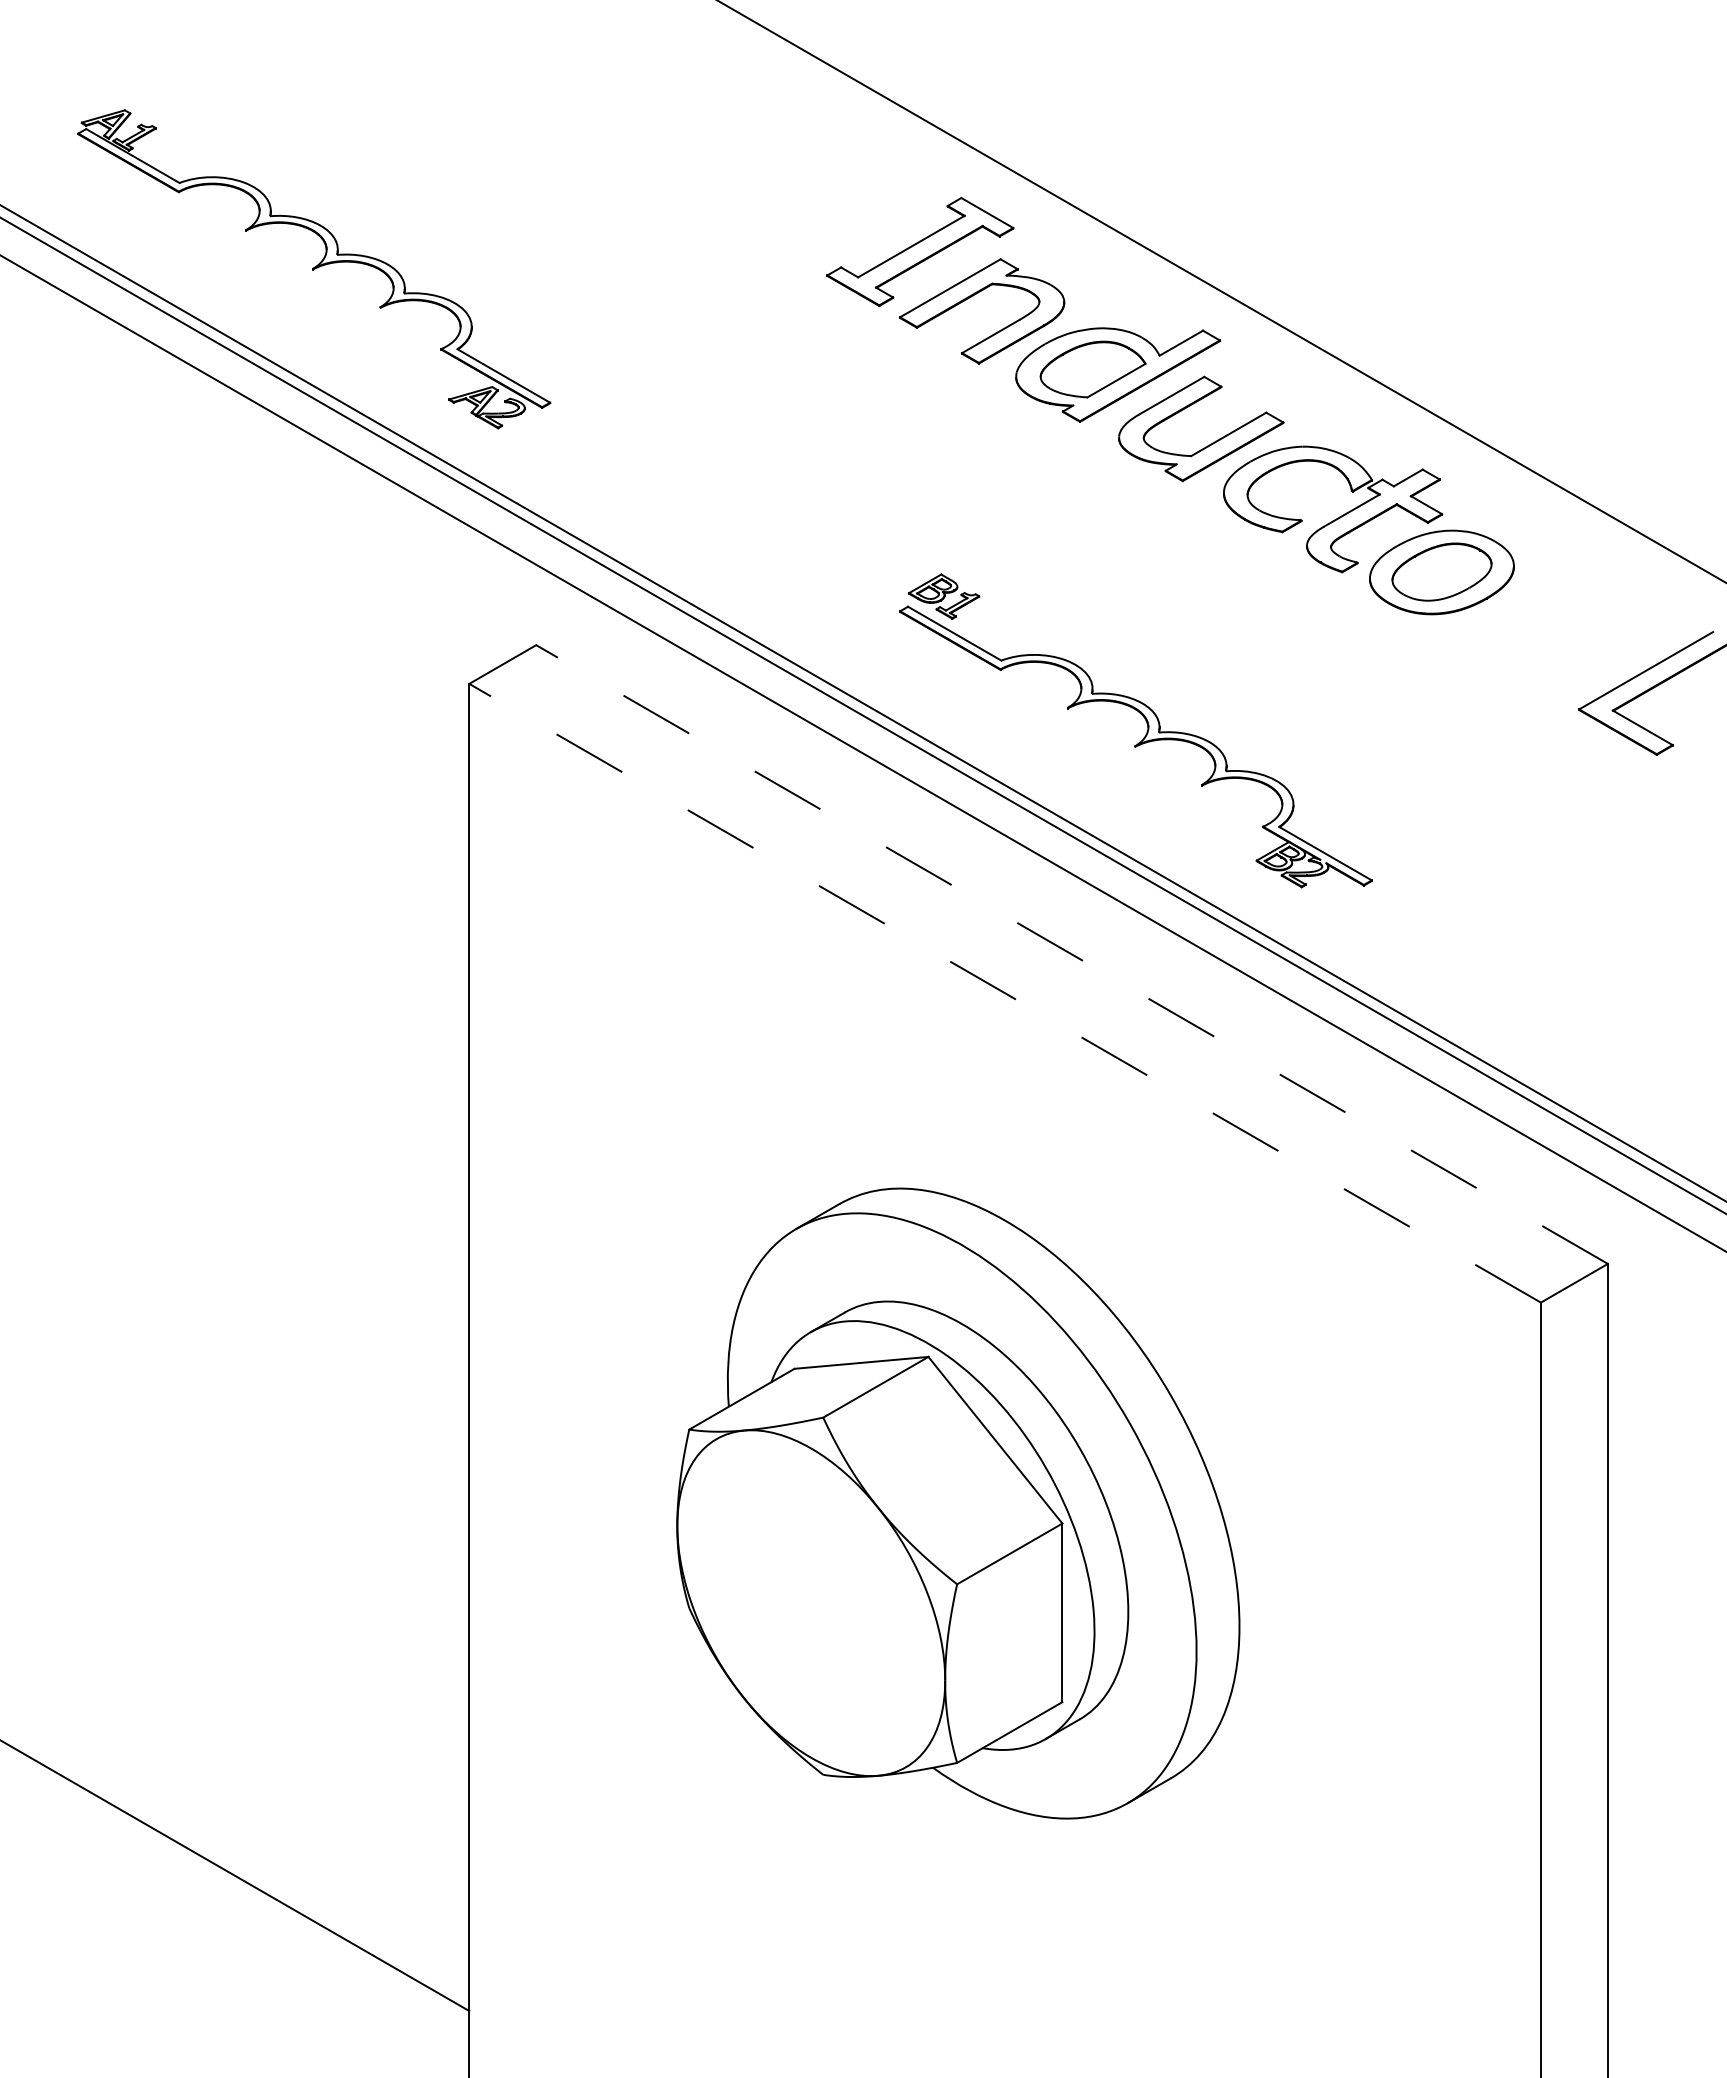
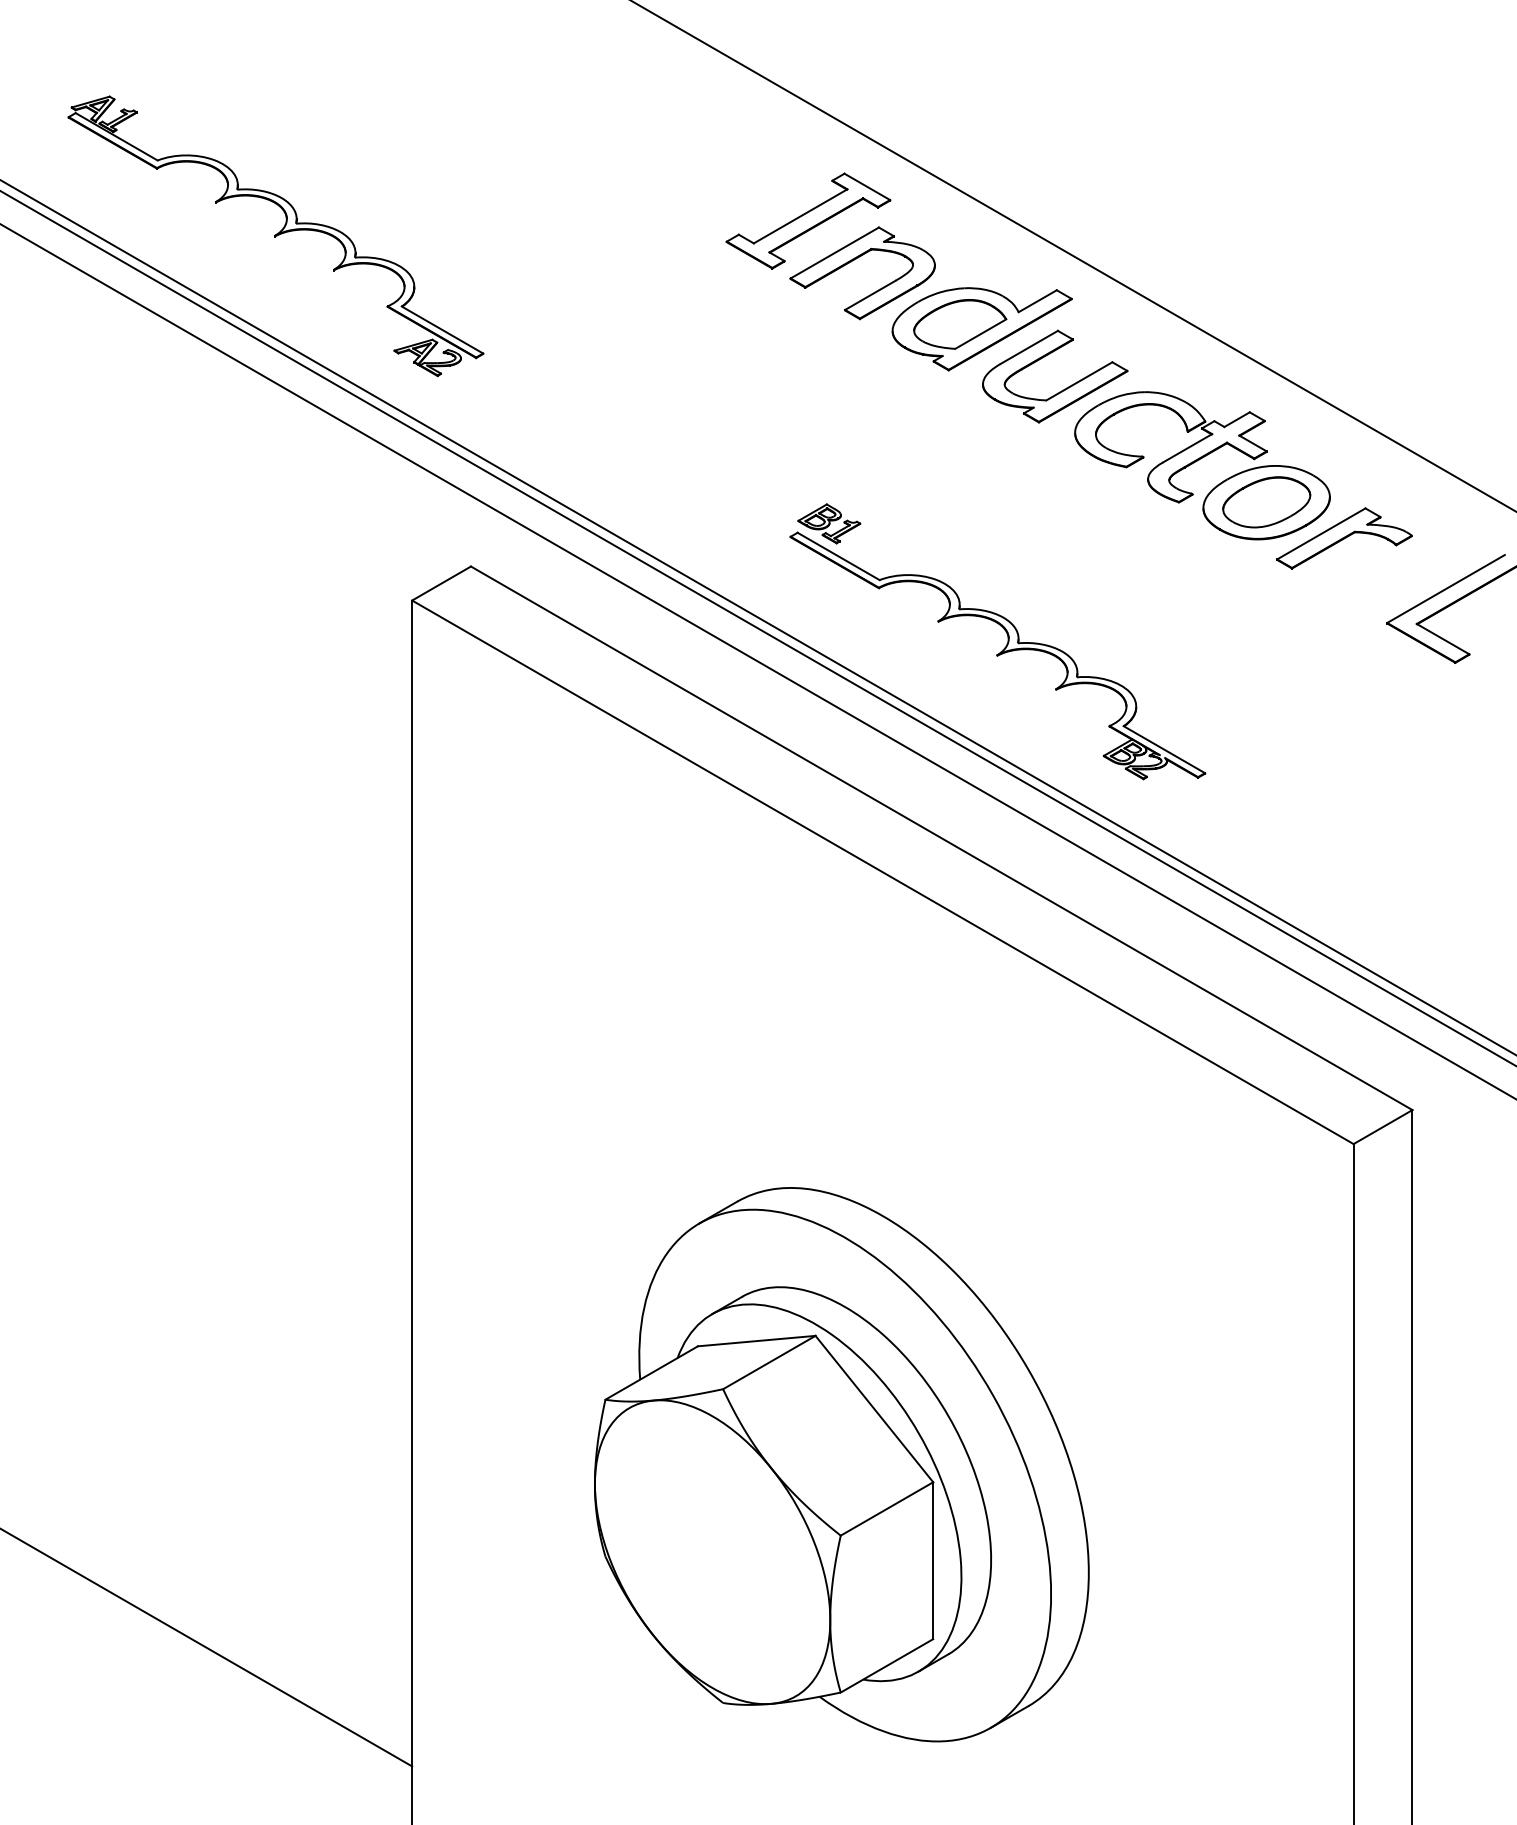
part: (1530, 612) -> (1344, 537), added
line: (1072, 954) -> (942, 838), dashed -> solid
line: (1005, 993) -> (883, 872), dashed -> solid
part: (958, 1503) -> (841, 1464), moved

